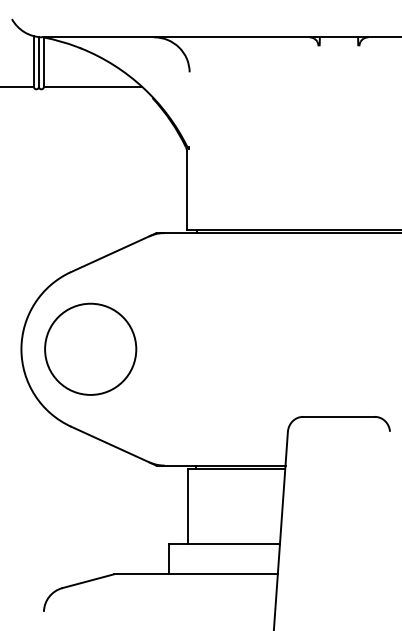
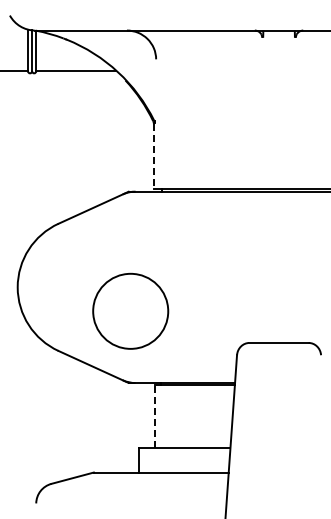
line: (186, 191) -> (153, 157), solid -> dashed
circle: (90, 348) -> (130, 310), moved
line: (187, 506) -> (154, 416), solid -> dashed

